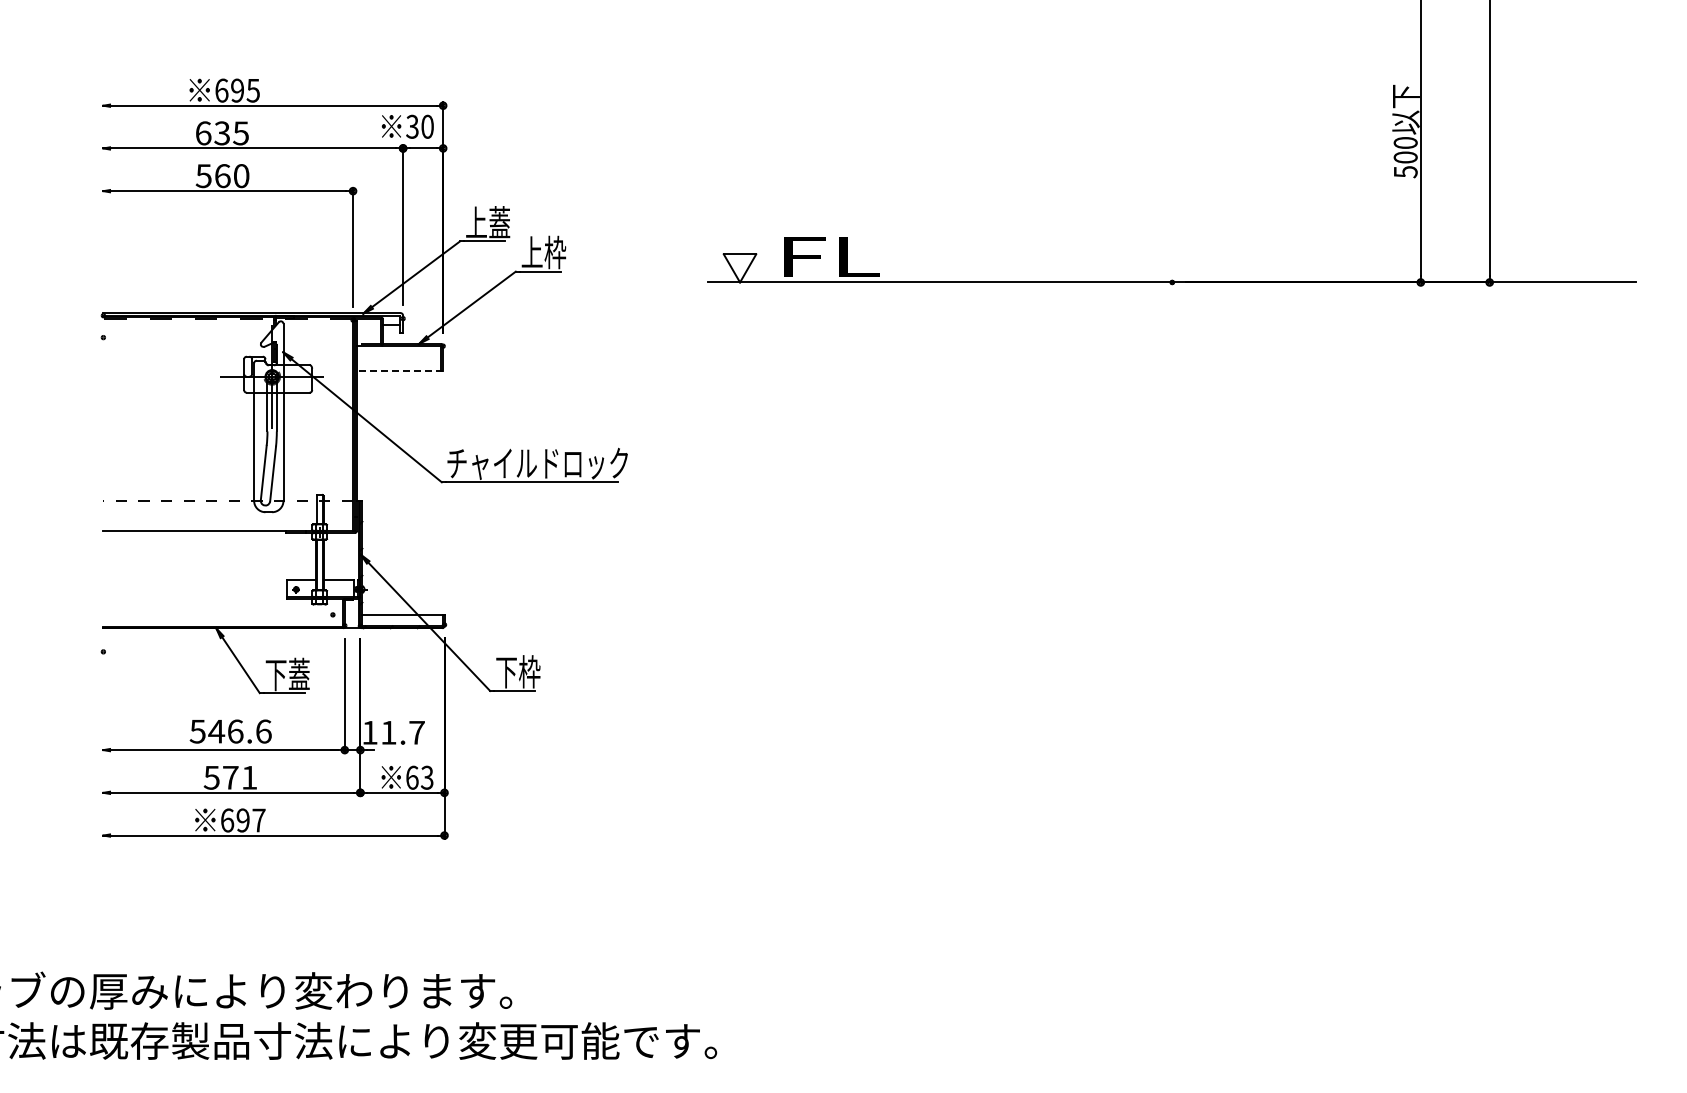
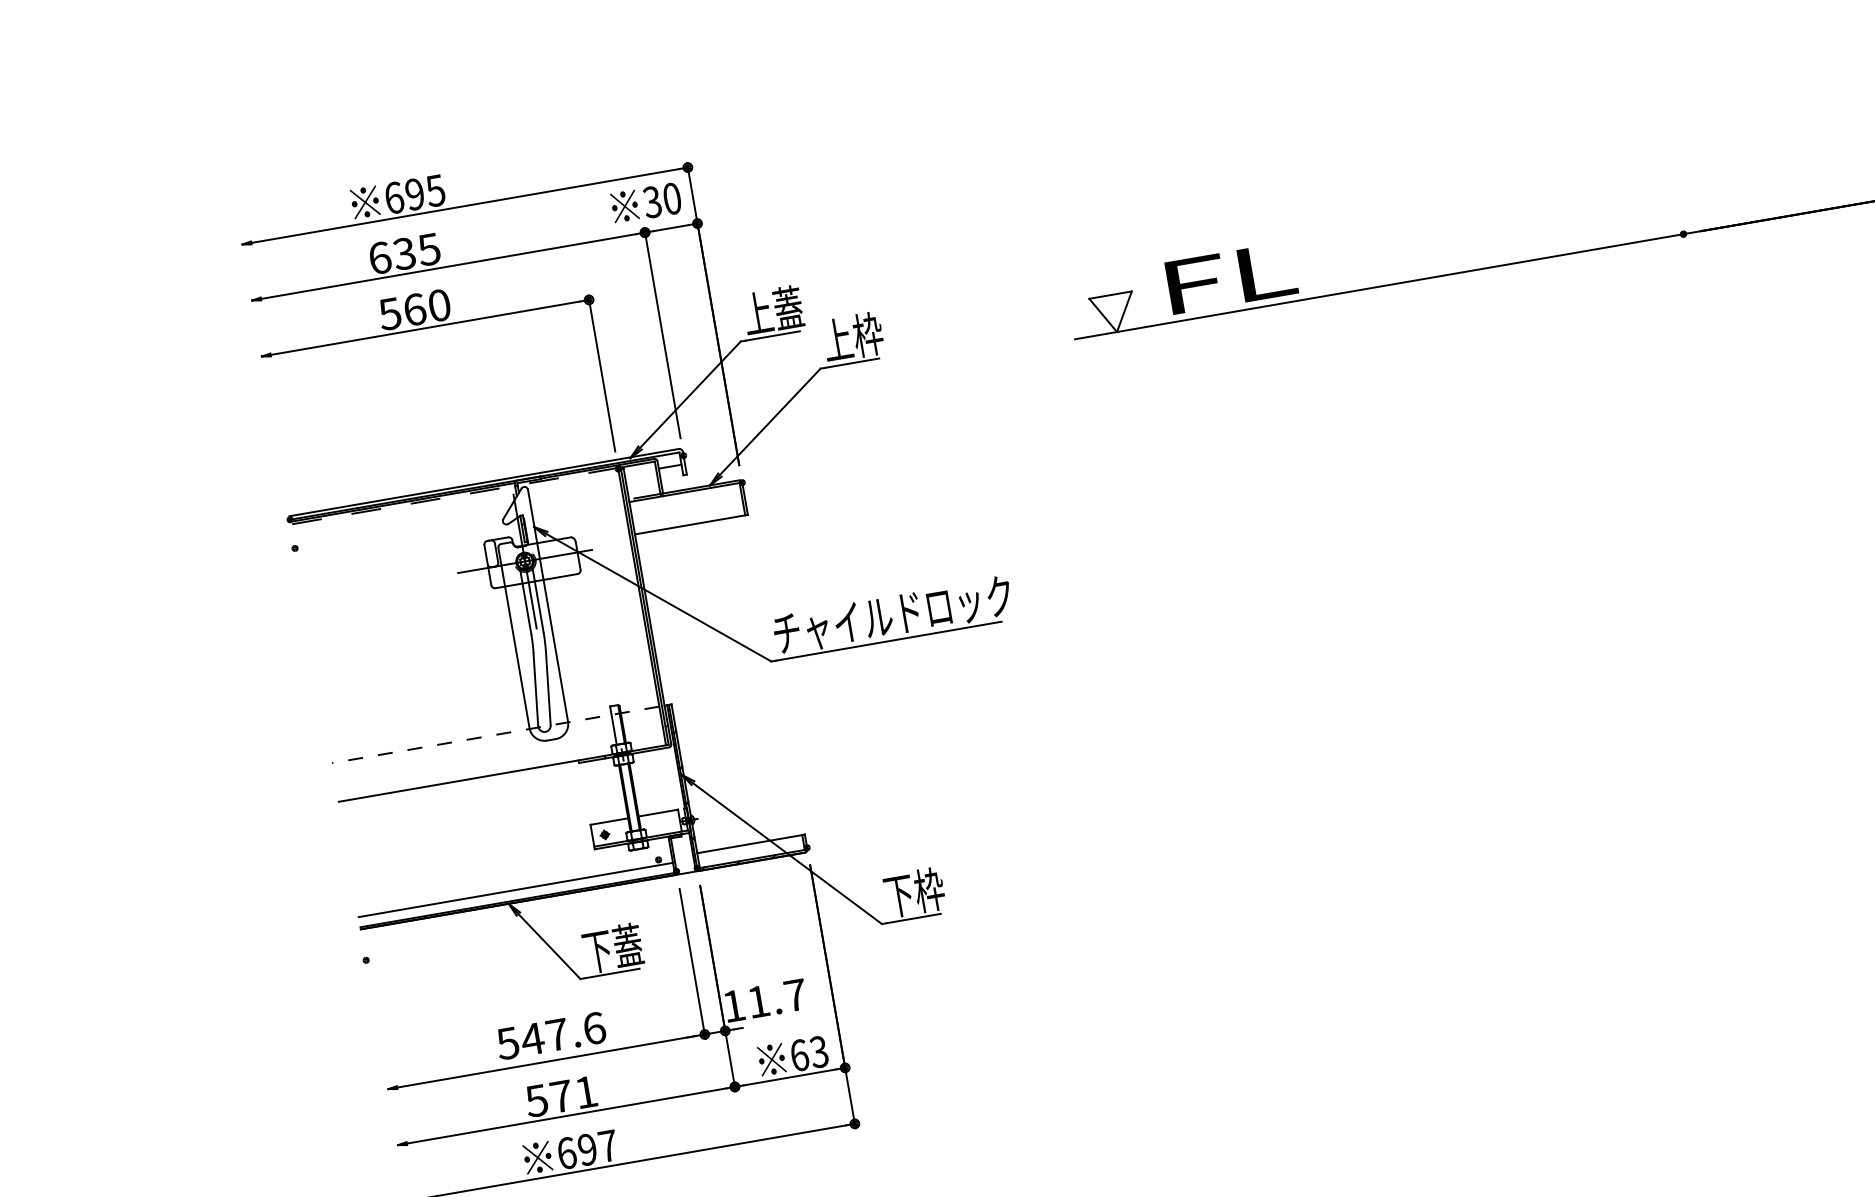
line: (399, 370) -> (690, 524), dashed -> solid
line: (223, 618) -> (516, 889), added
text: (235, 731) -> (557, 1034), 546.6 -> 547.6

